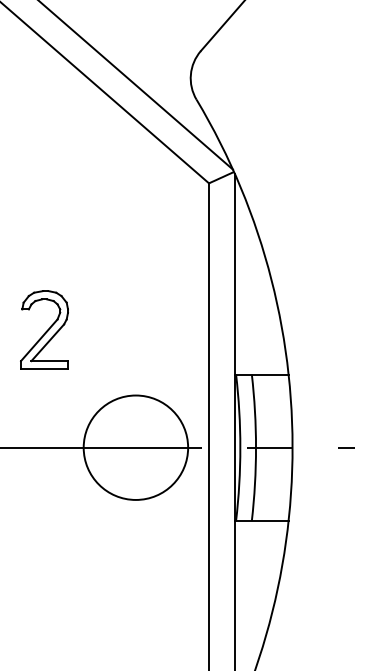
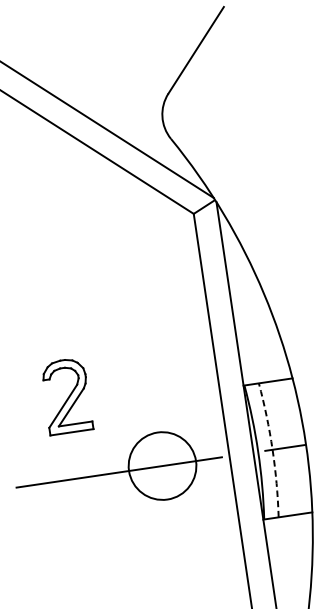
part: (44, 329) -> (66, 395), moved
circle: (135, 447) -> (162, 465), size x0.7
arc: (256, 447) -> (272, 449), solid -> dashed

